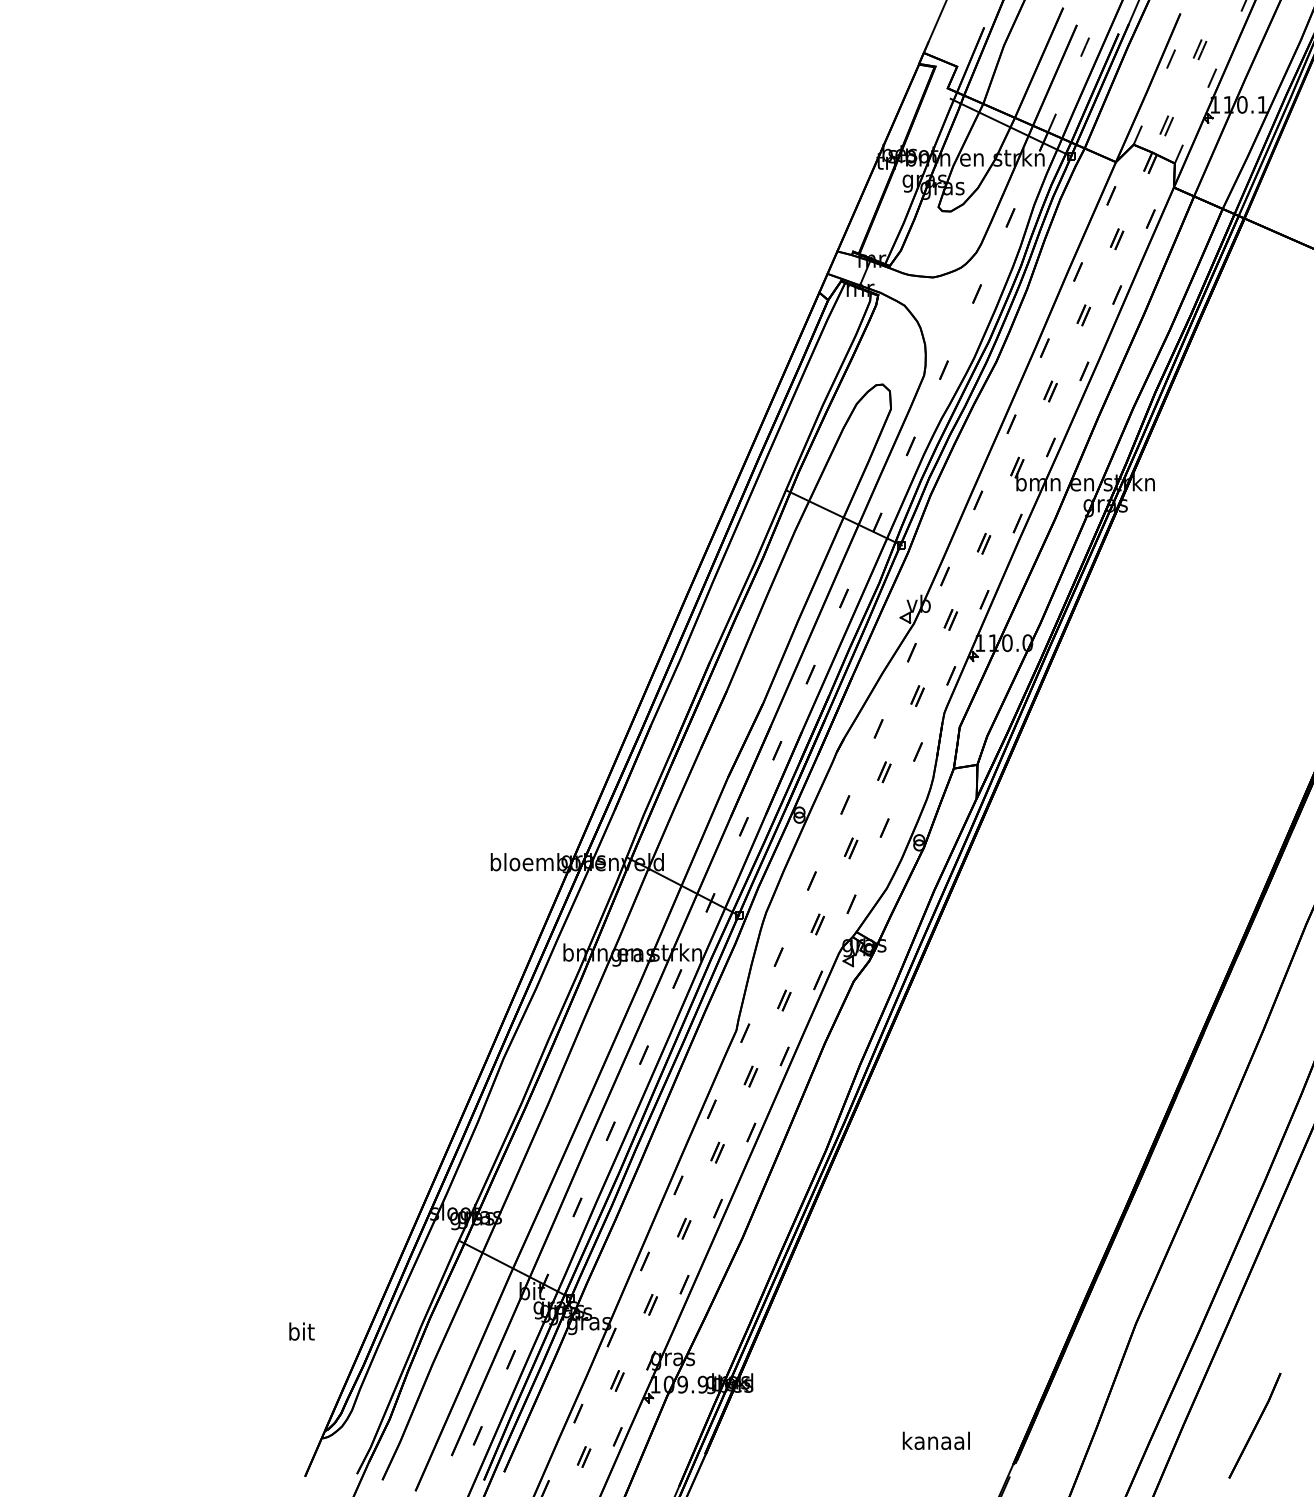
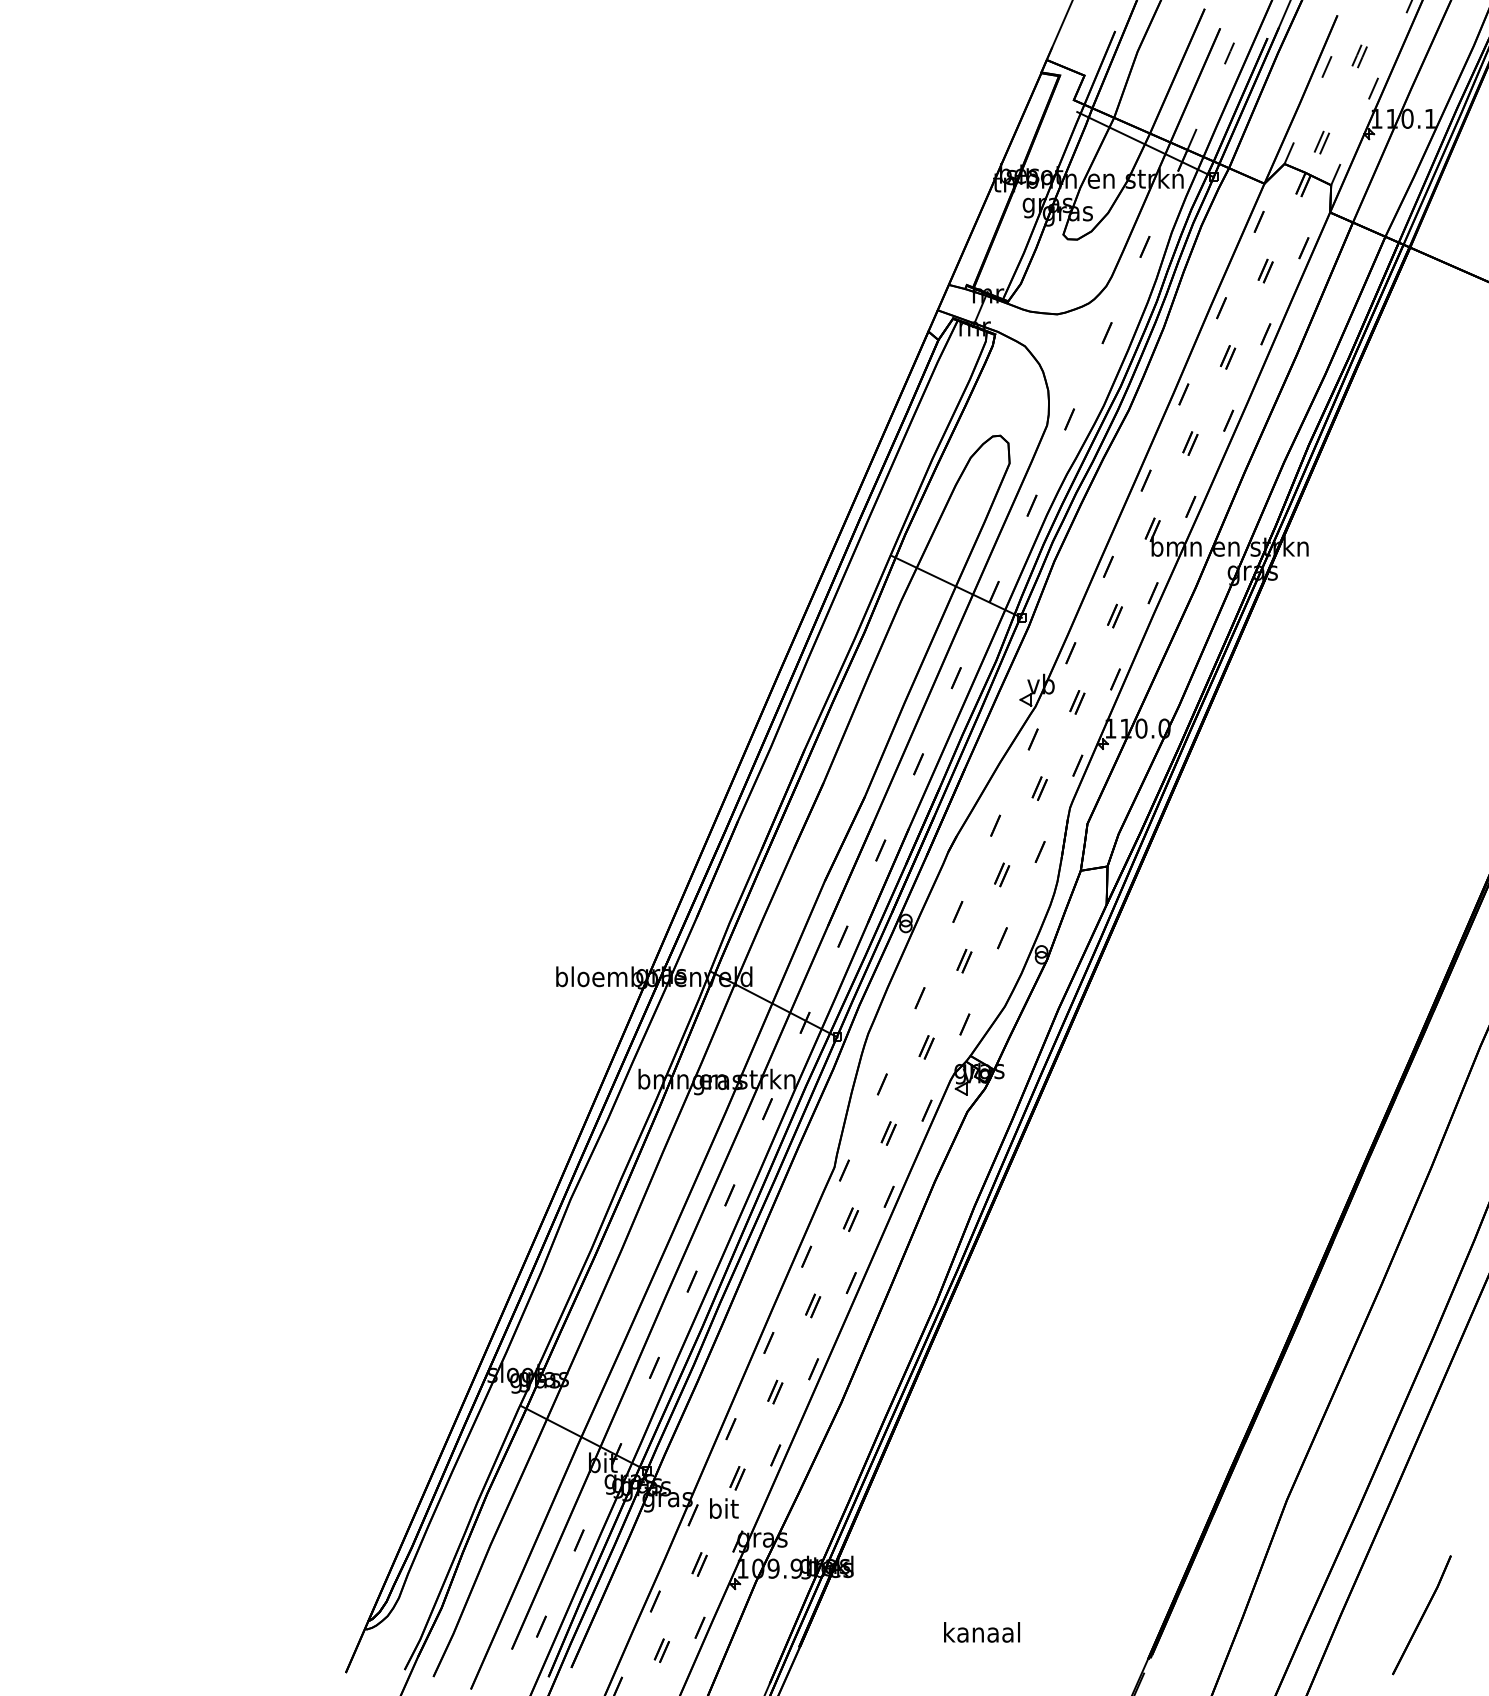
text: (302, 1331) -> (724, 1508), moved
text: (935, 1440) -> (981, 1632), moved

